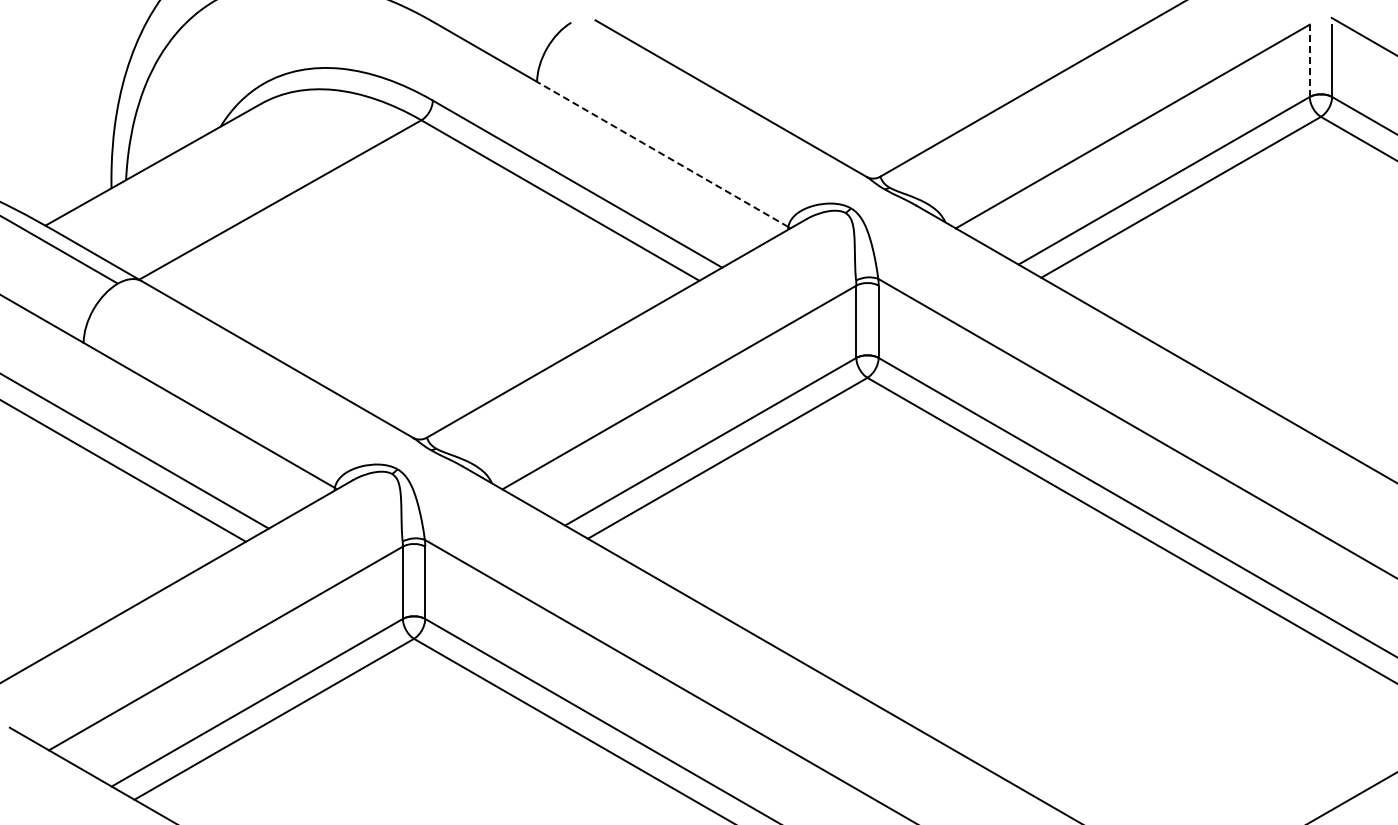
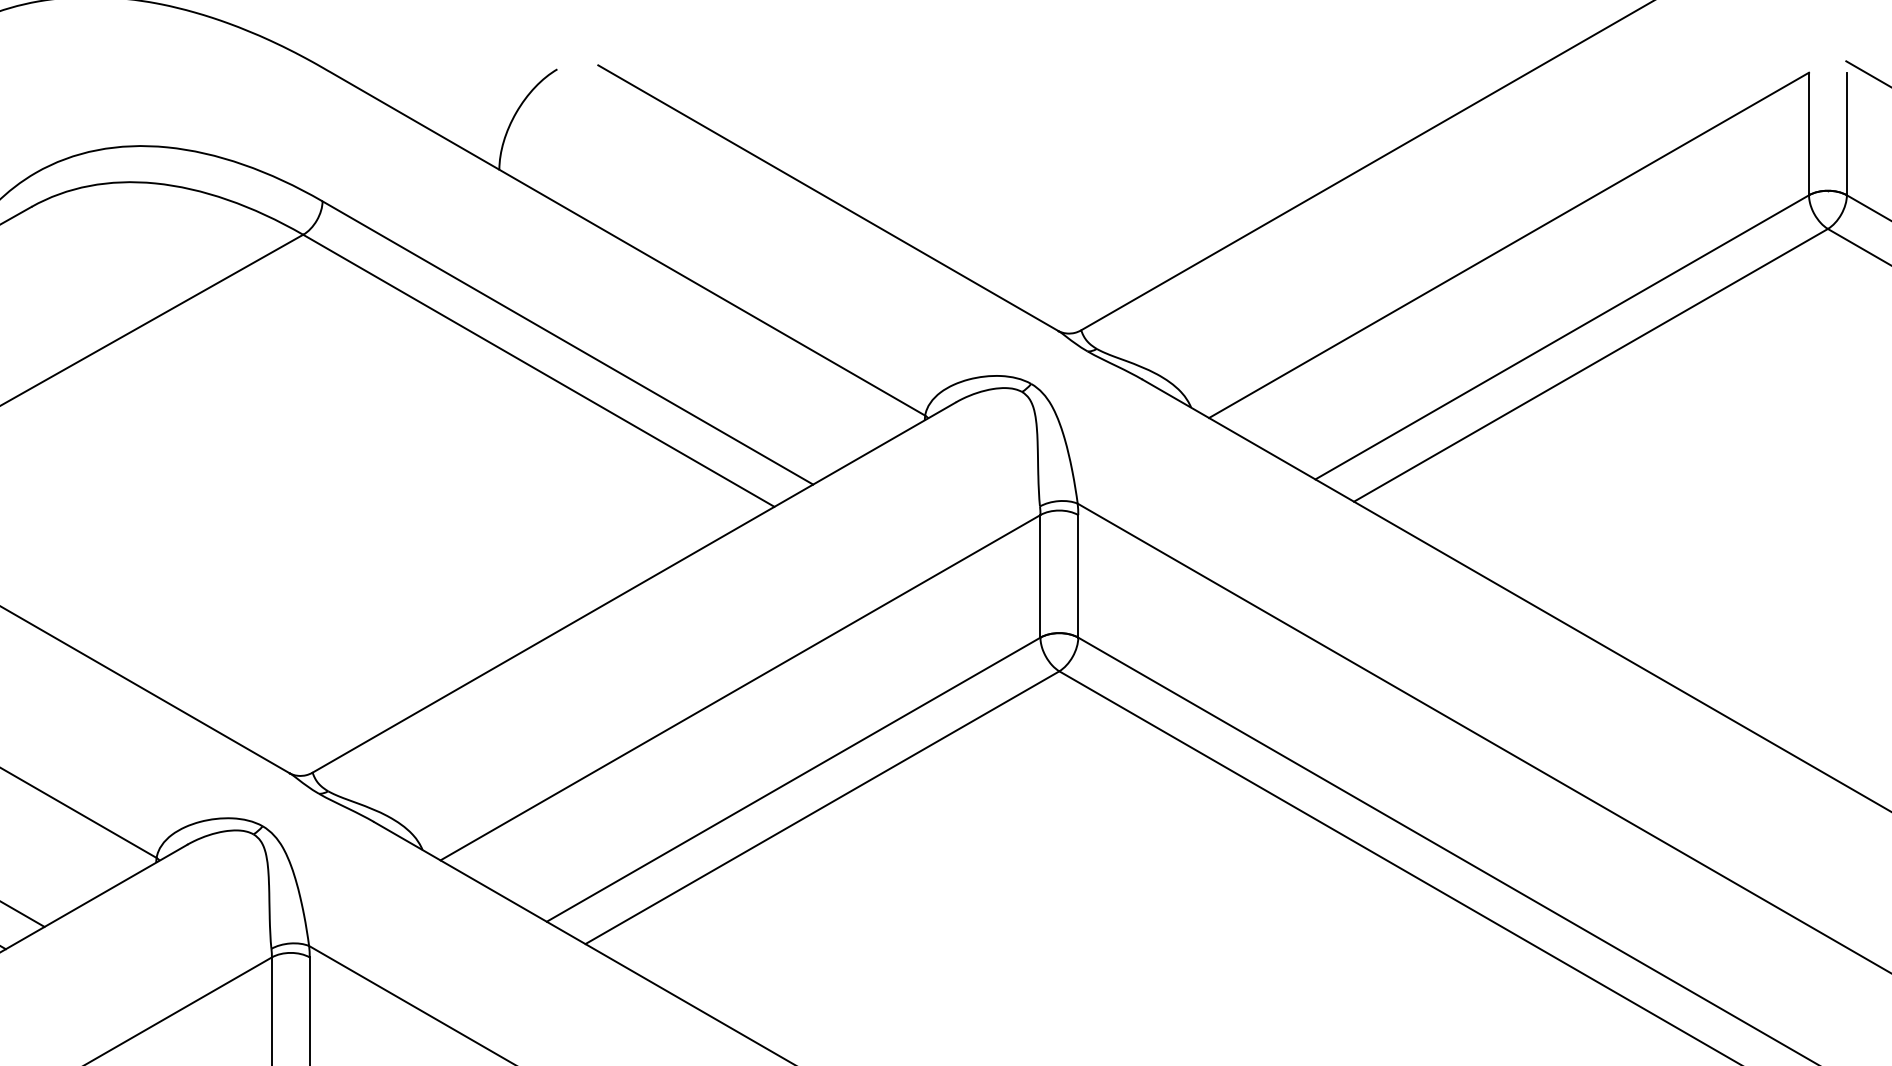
line: (1309, 60) -> (1808, 133), dashed -> solid
line: (662, 154) -> (711, 292), dashed -> solid

